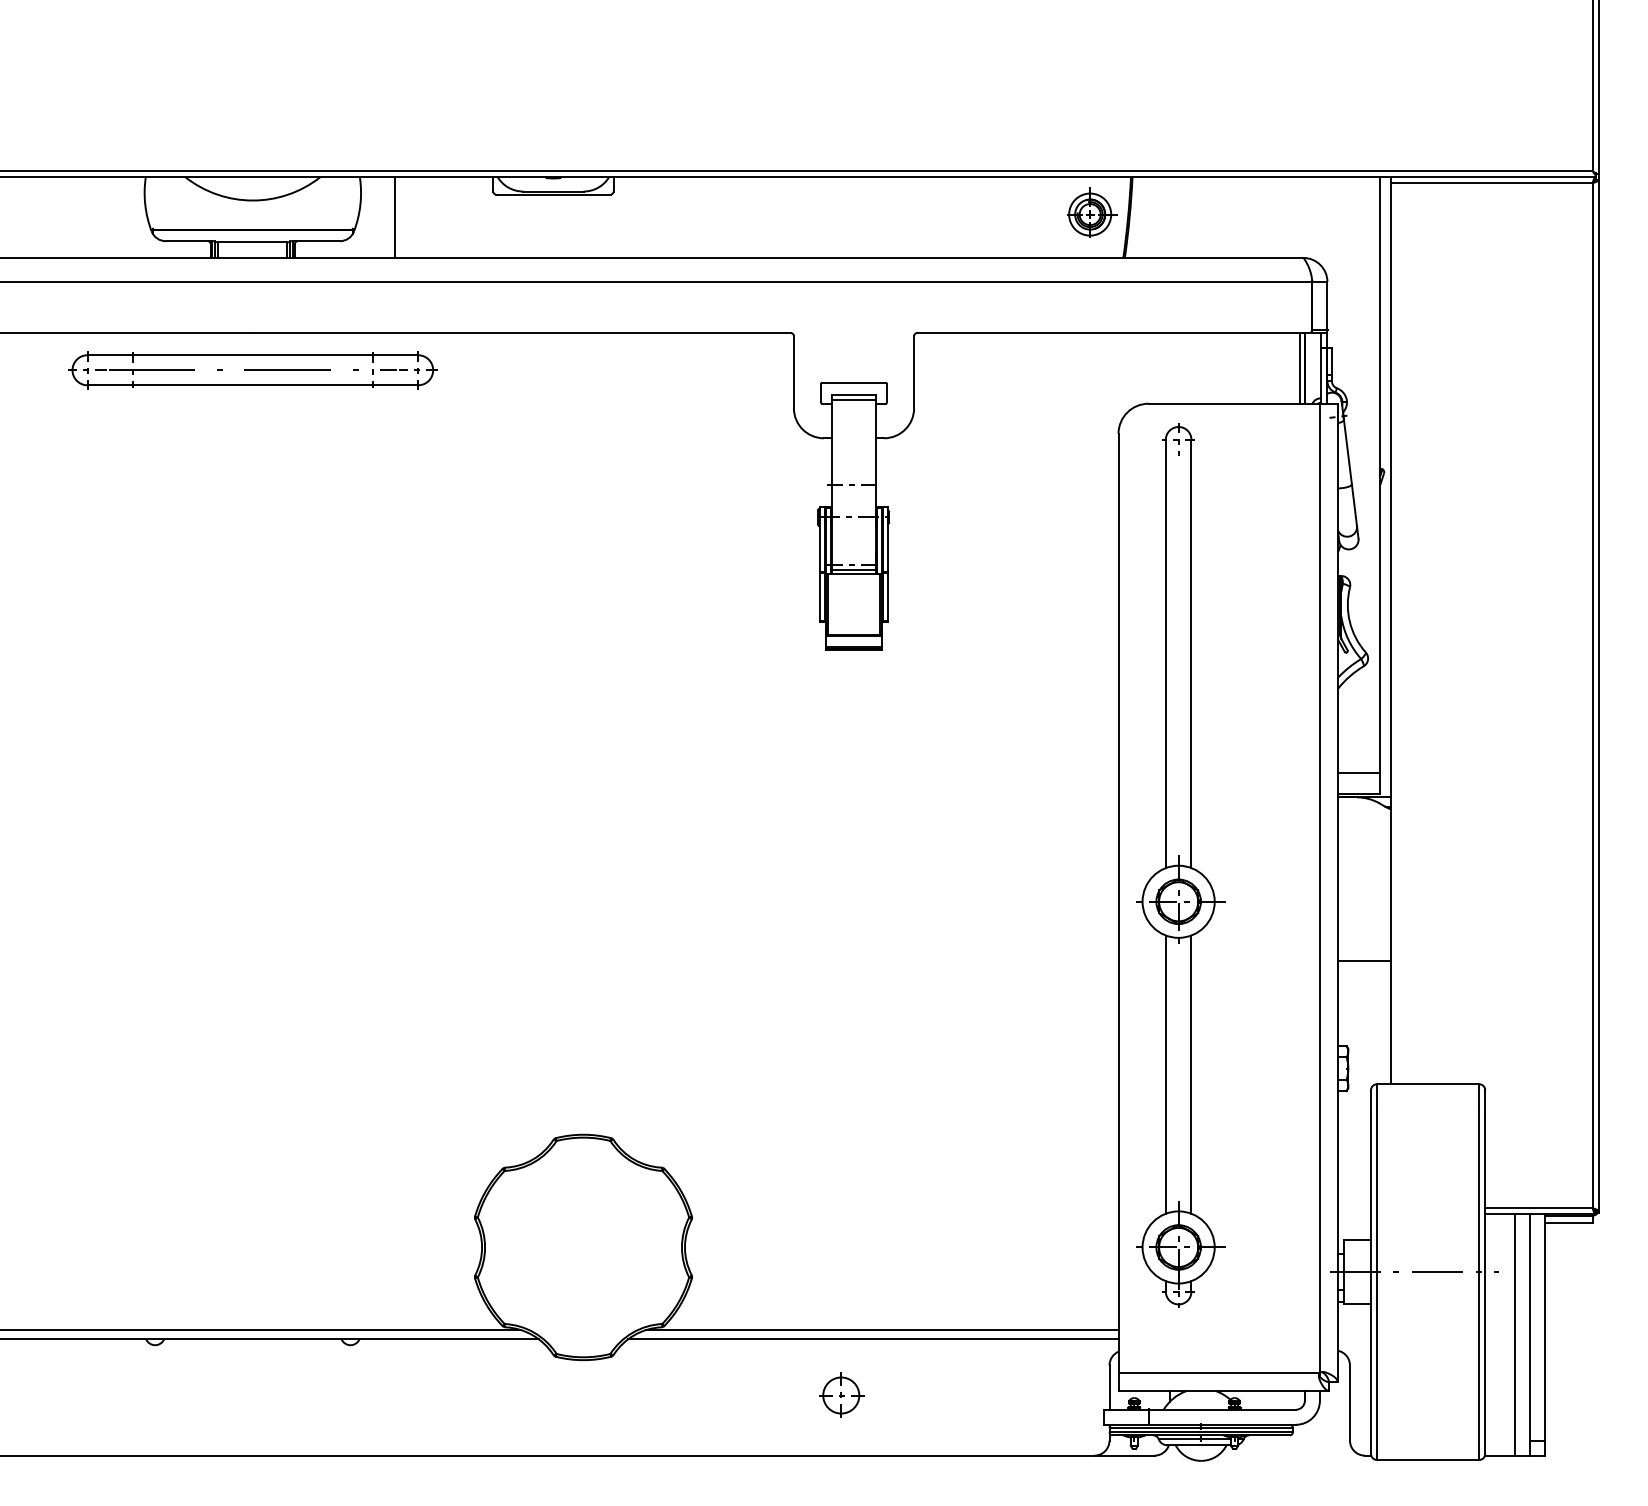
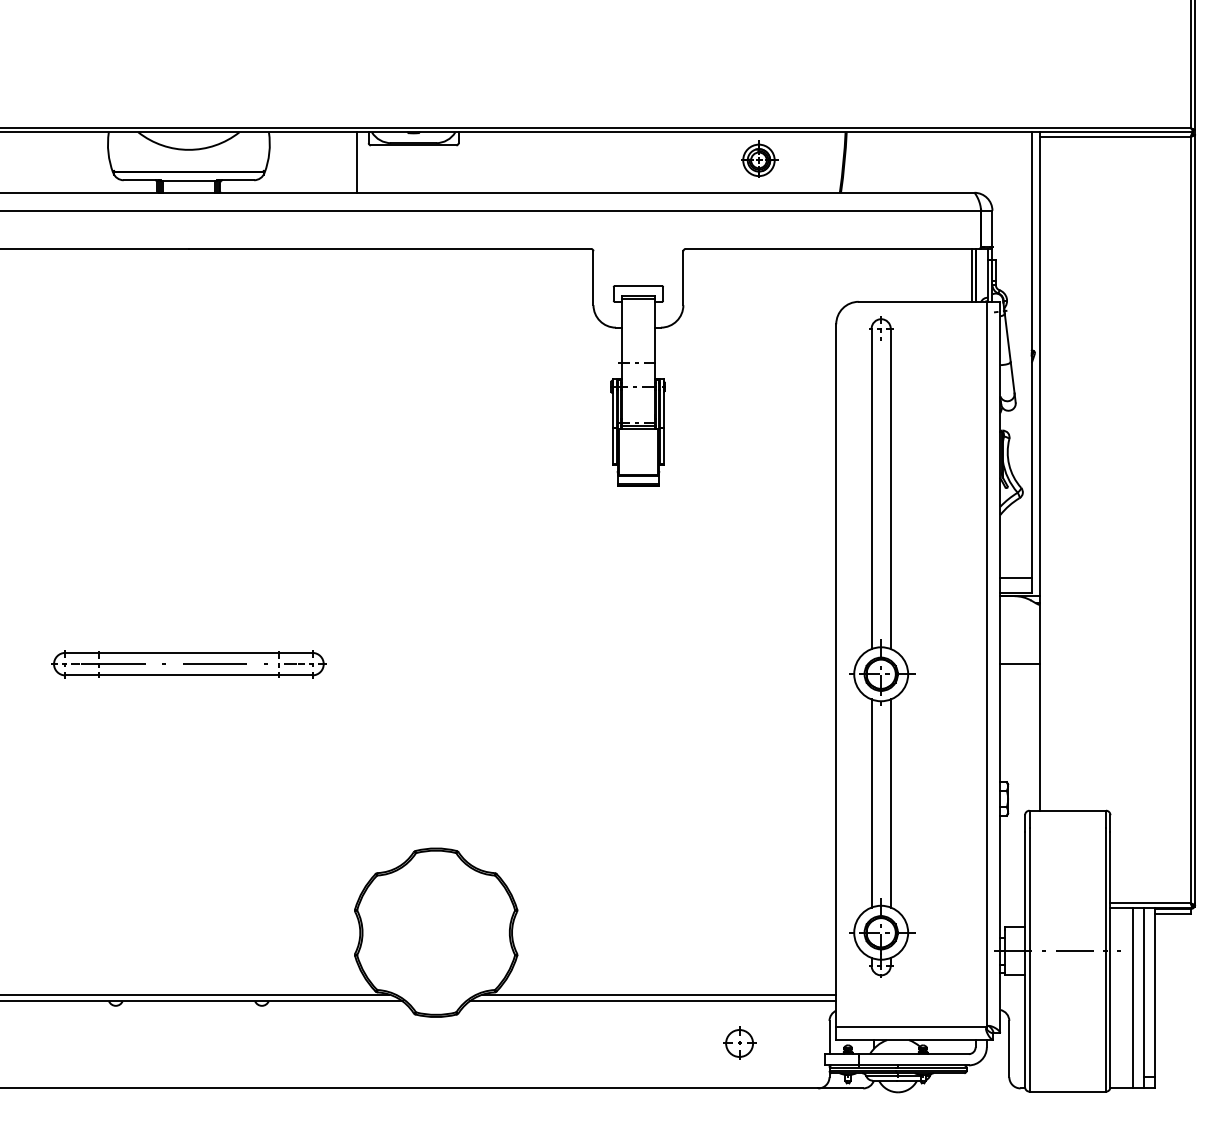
part: (1092, 212) -> (760, 158), moved
line: (395, 217) -> (357, 162), moved
part: (252, 370) -> (188, 664), moved
line: (1364, 960) -> (1020, 663), moved
part: (841, 1394) -> (739, 1042), moved

